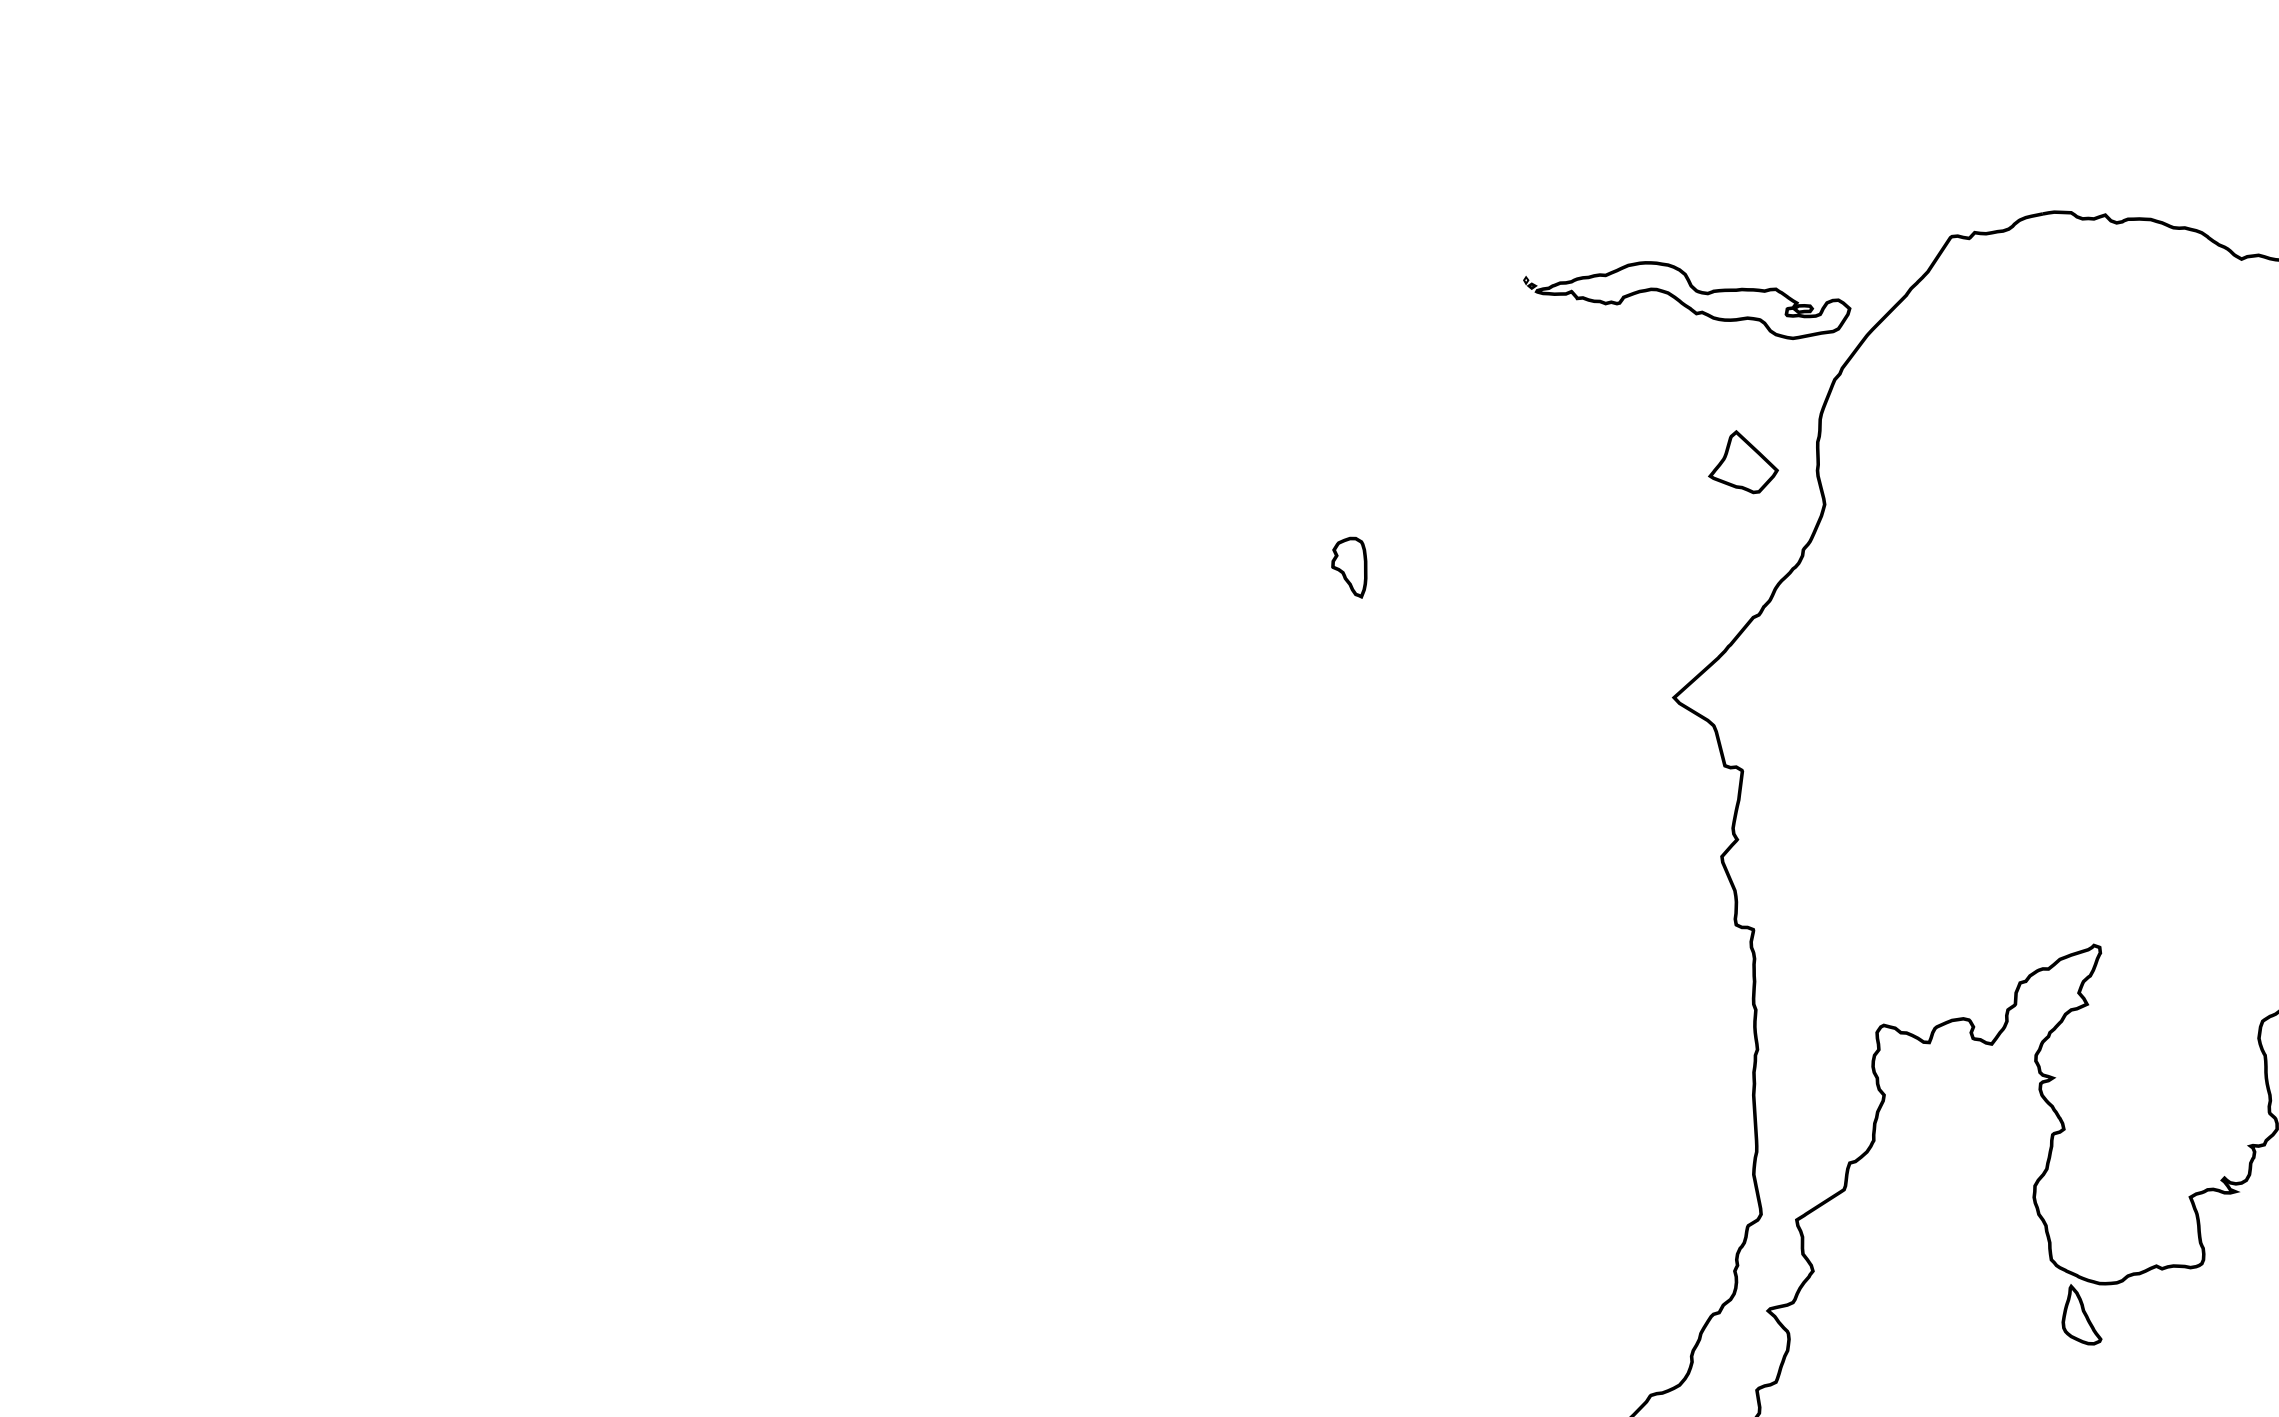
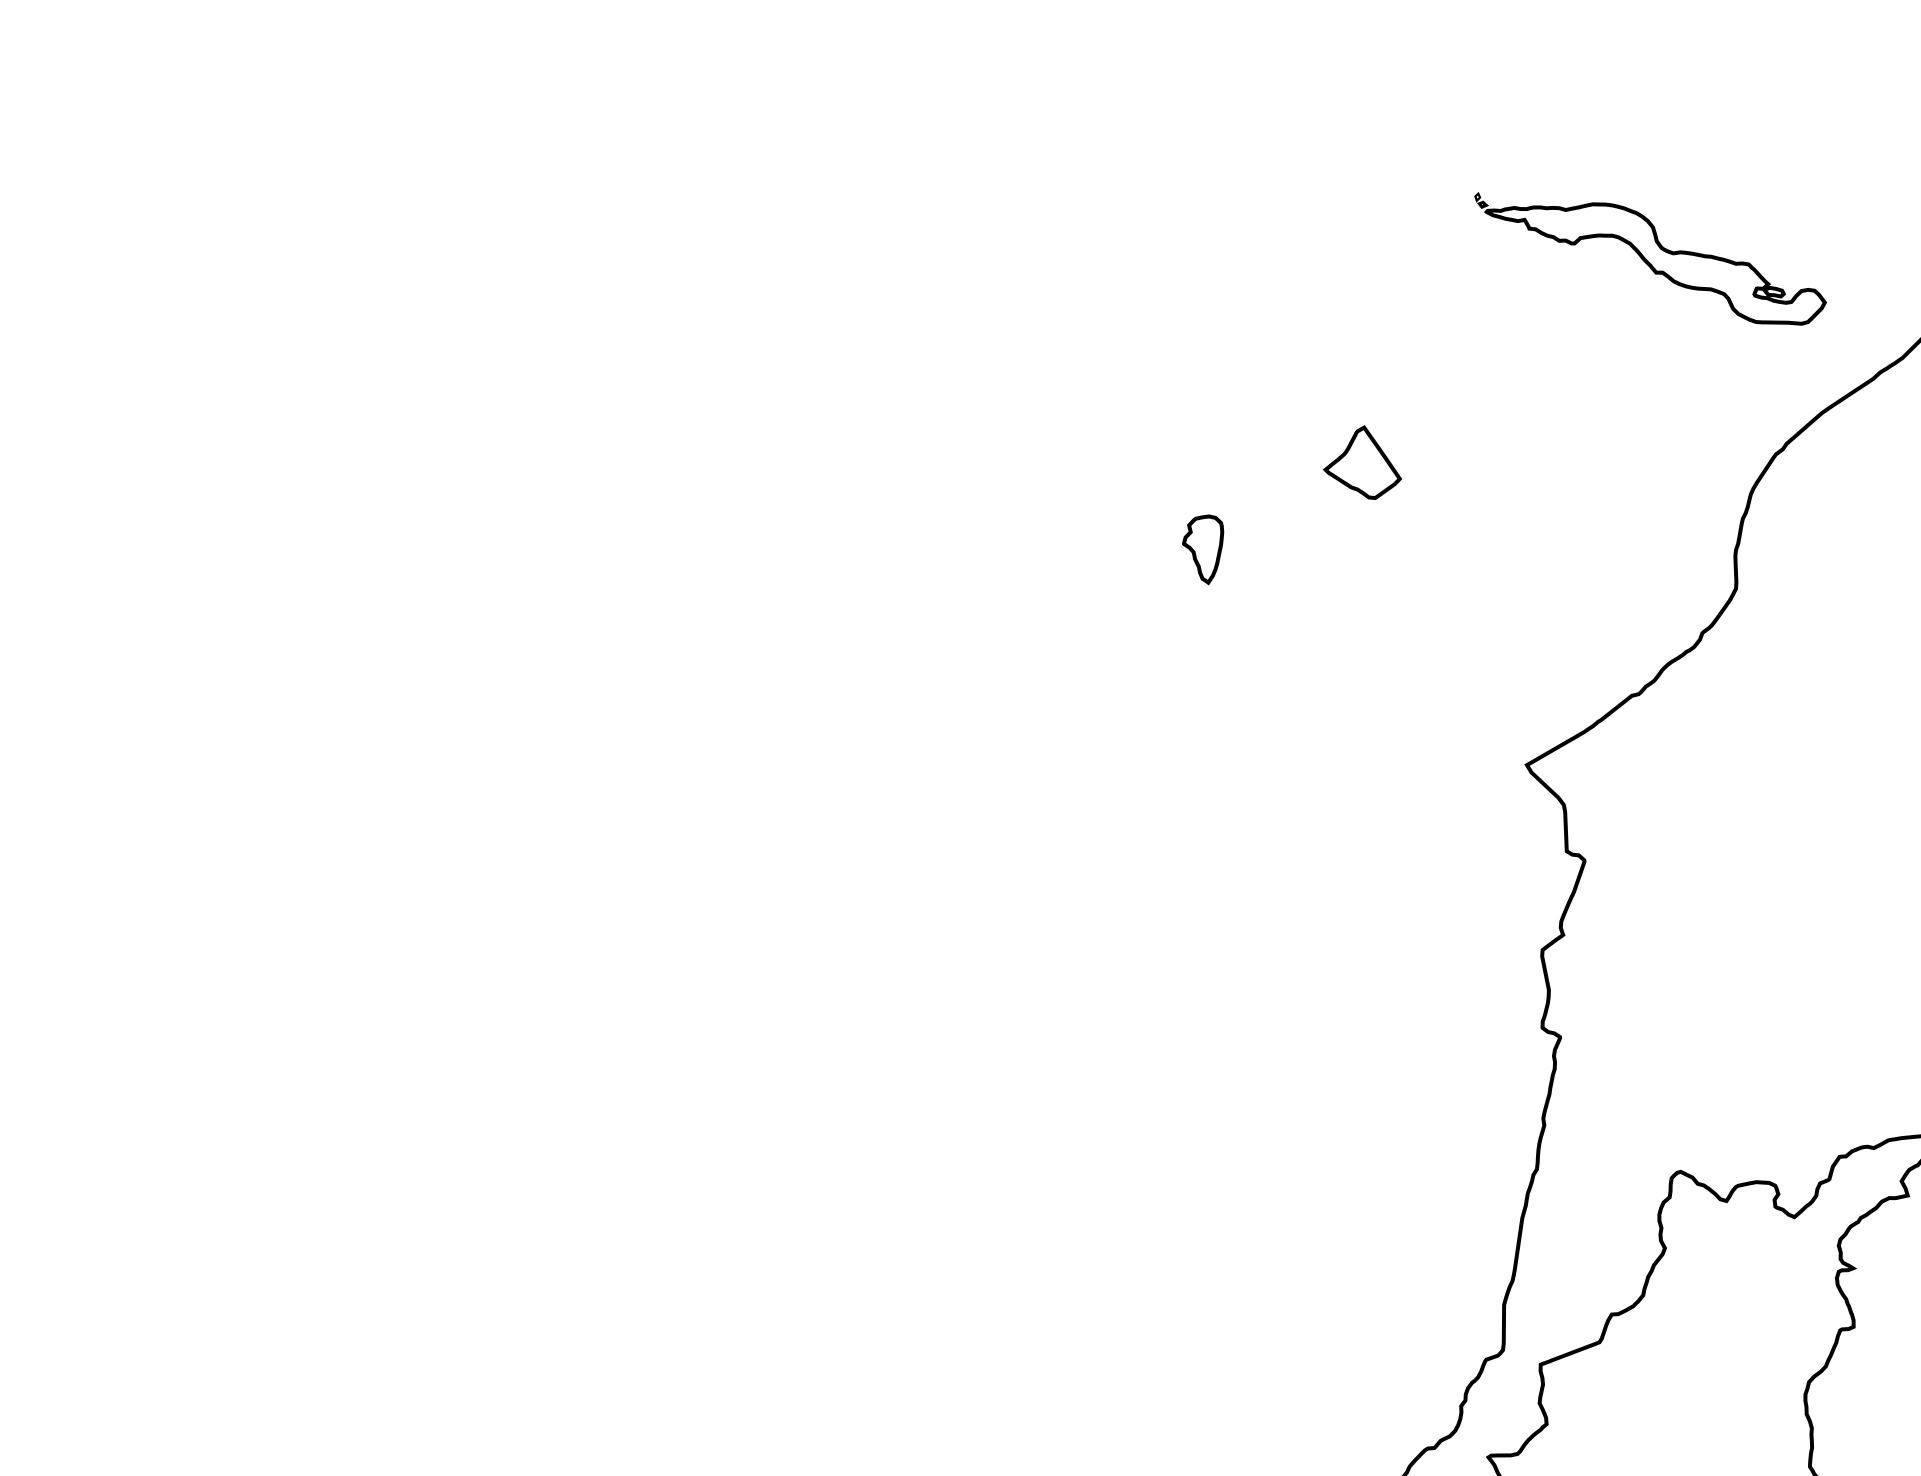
part: (1687, 300) -> (1649, 256), moved
part: (1743, 462) -> (1365, 462), moved

